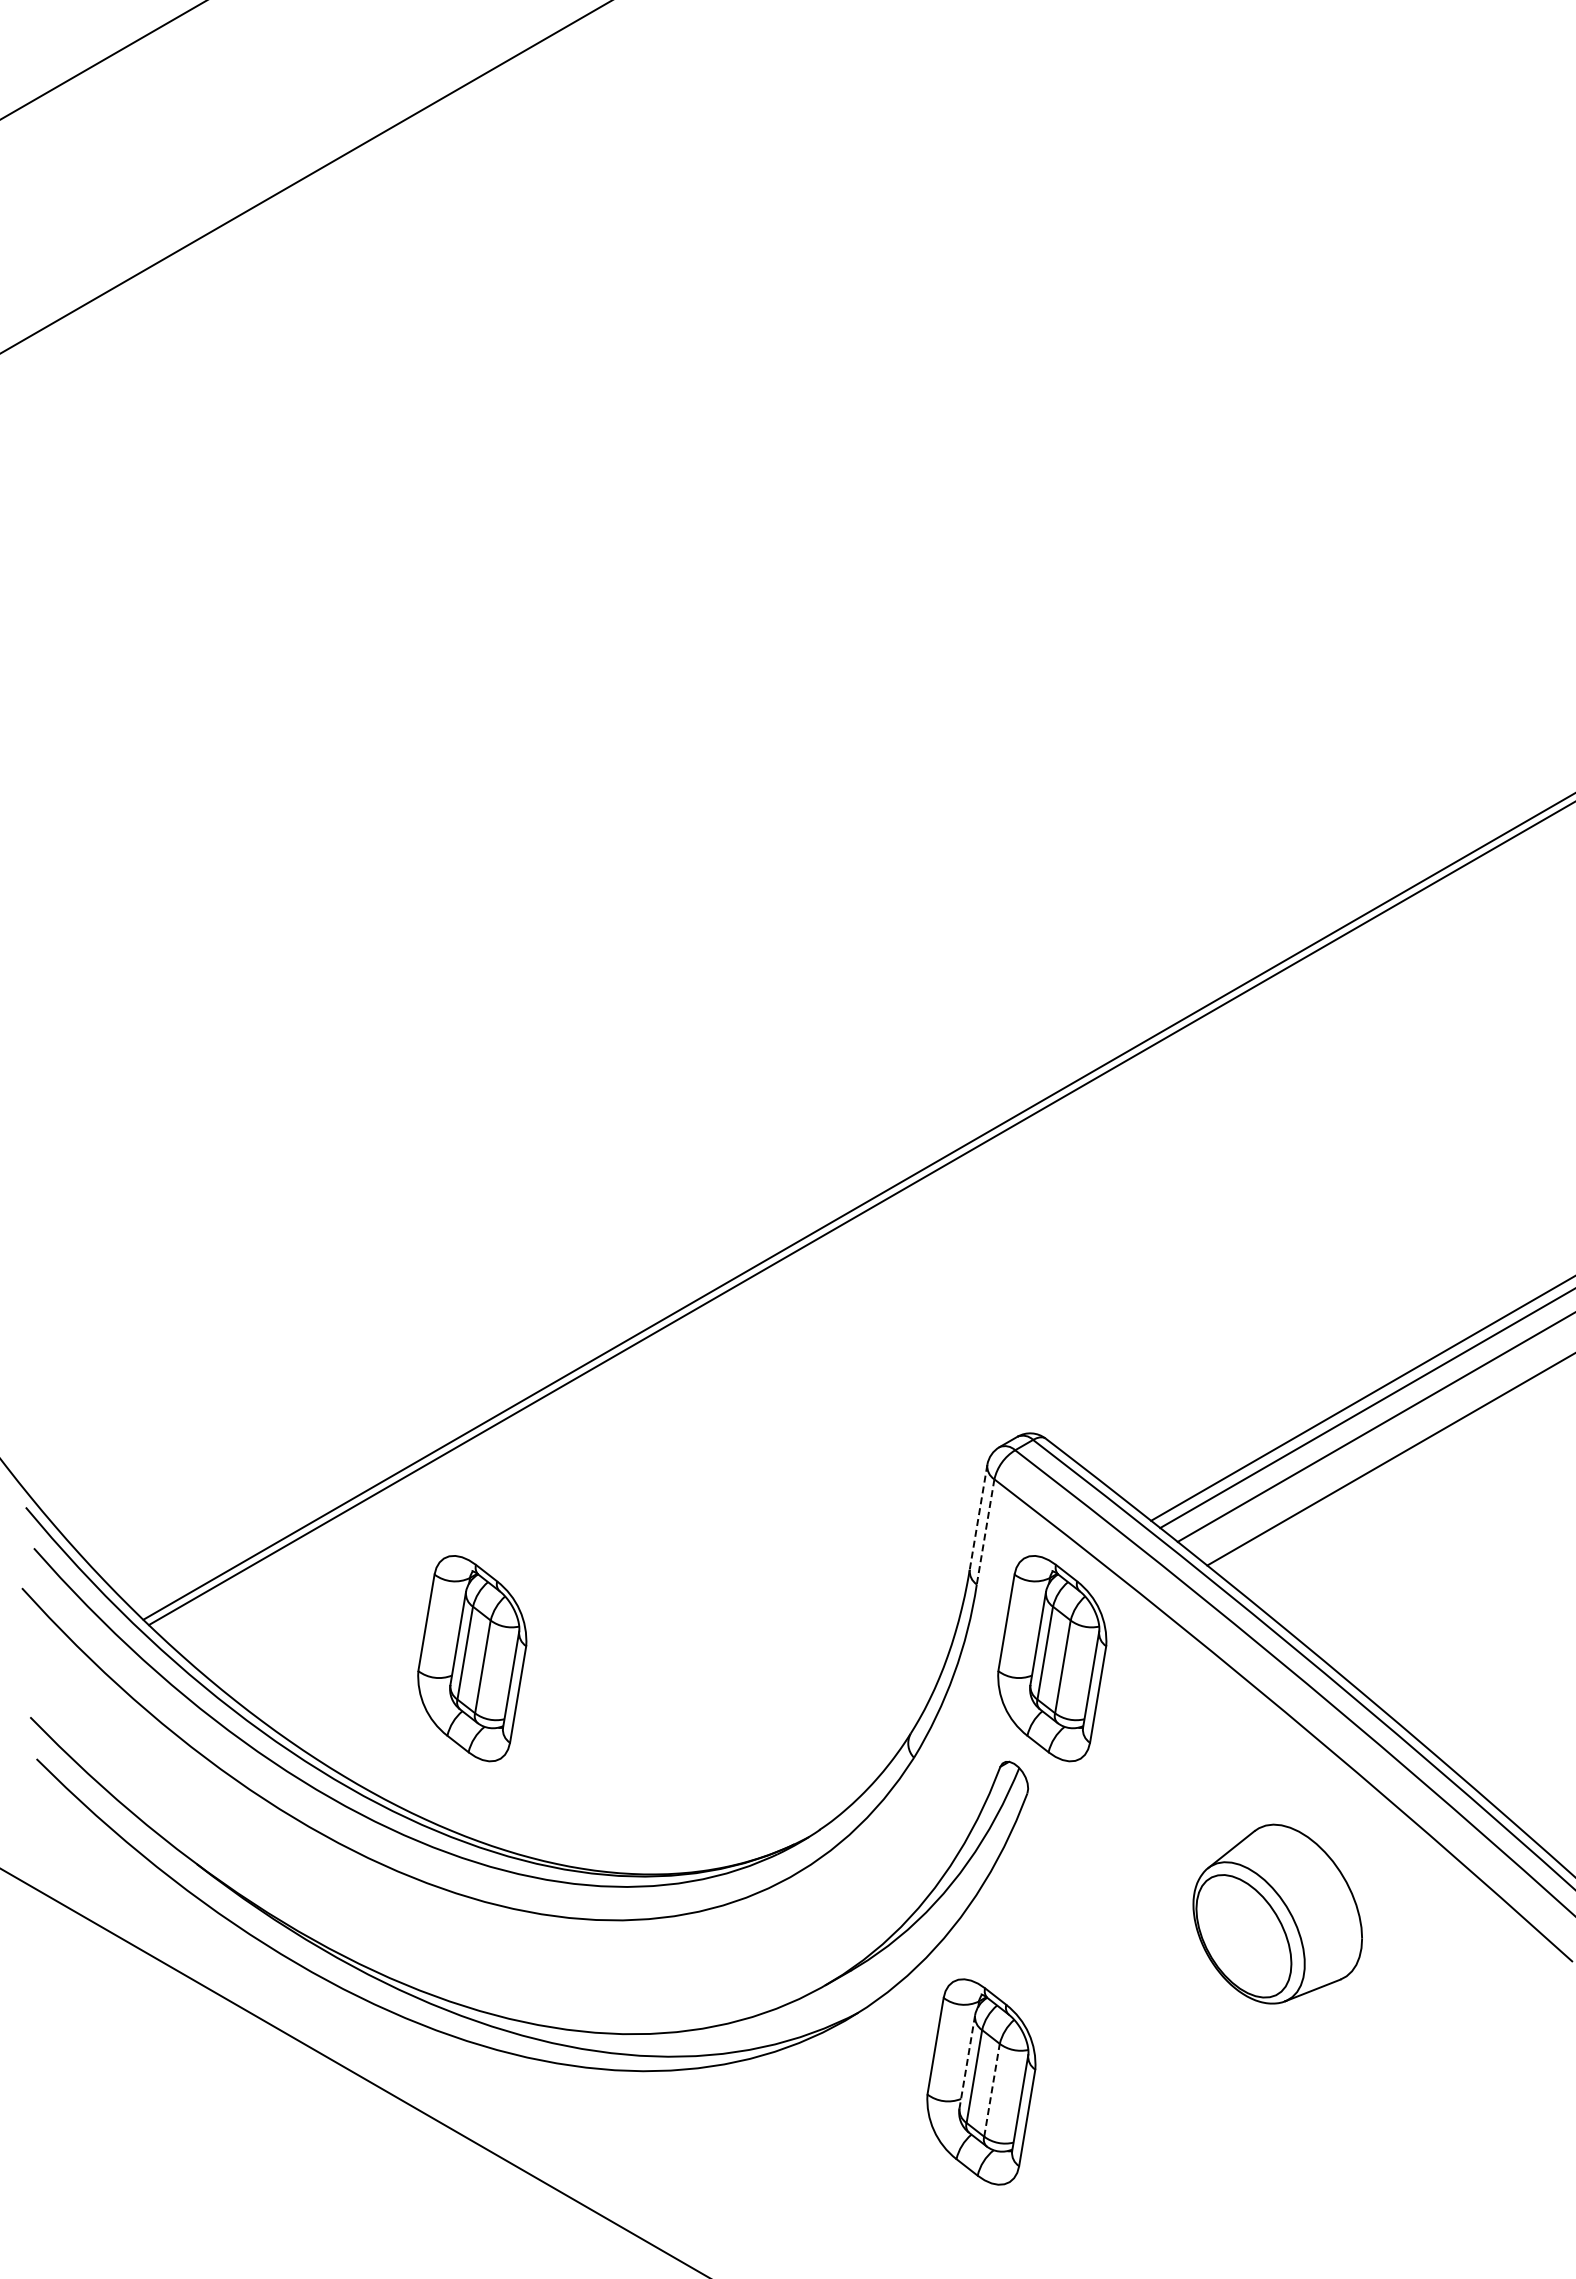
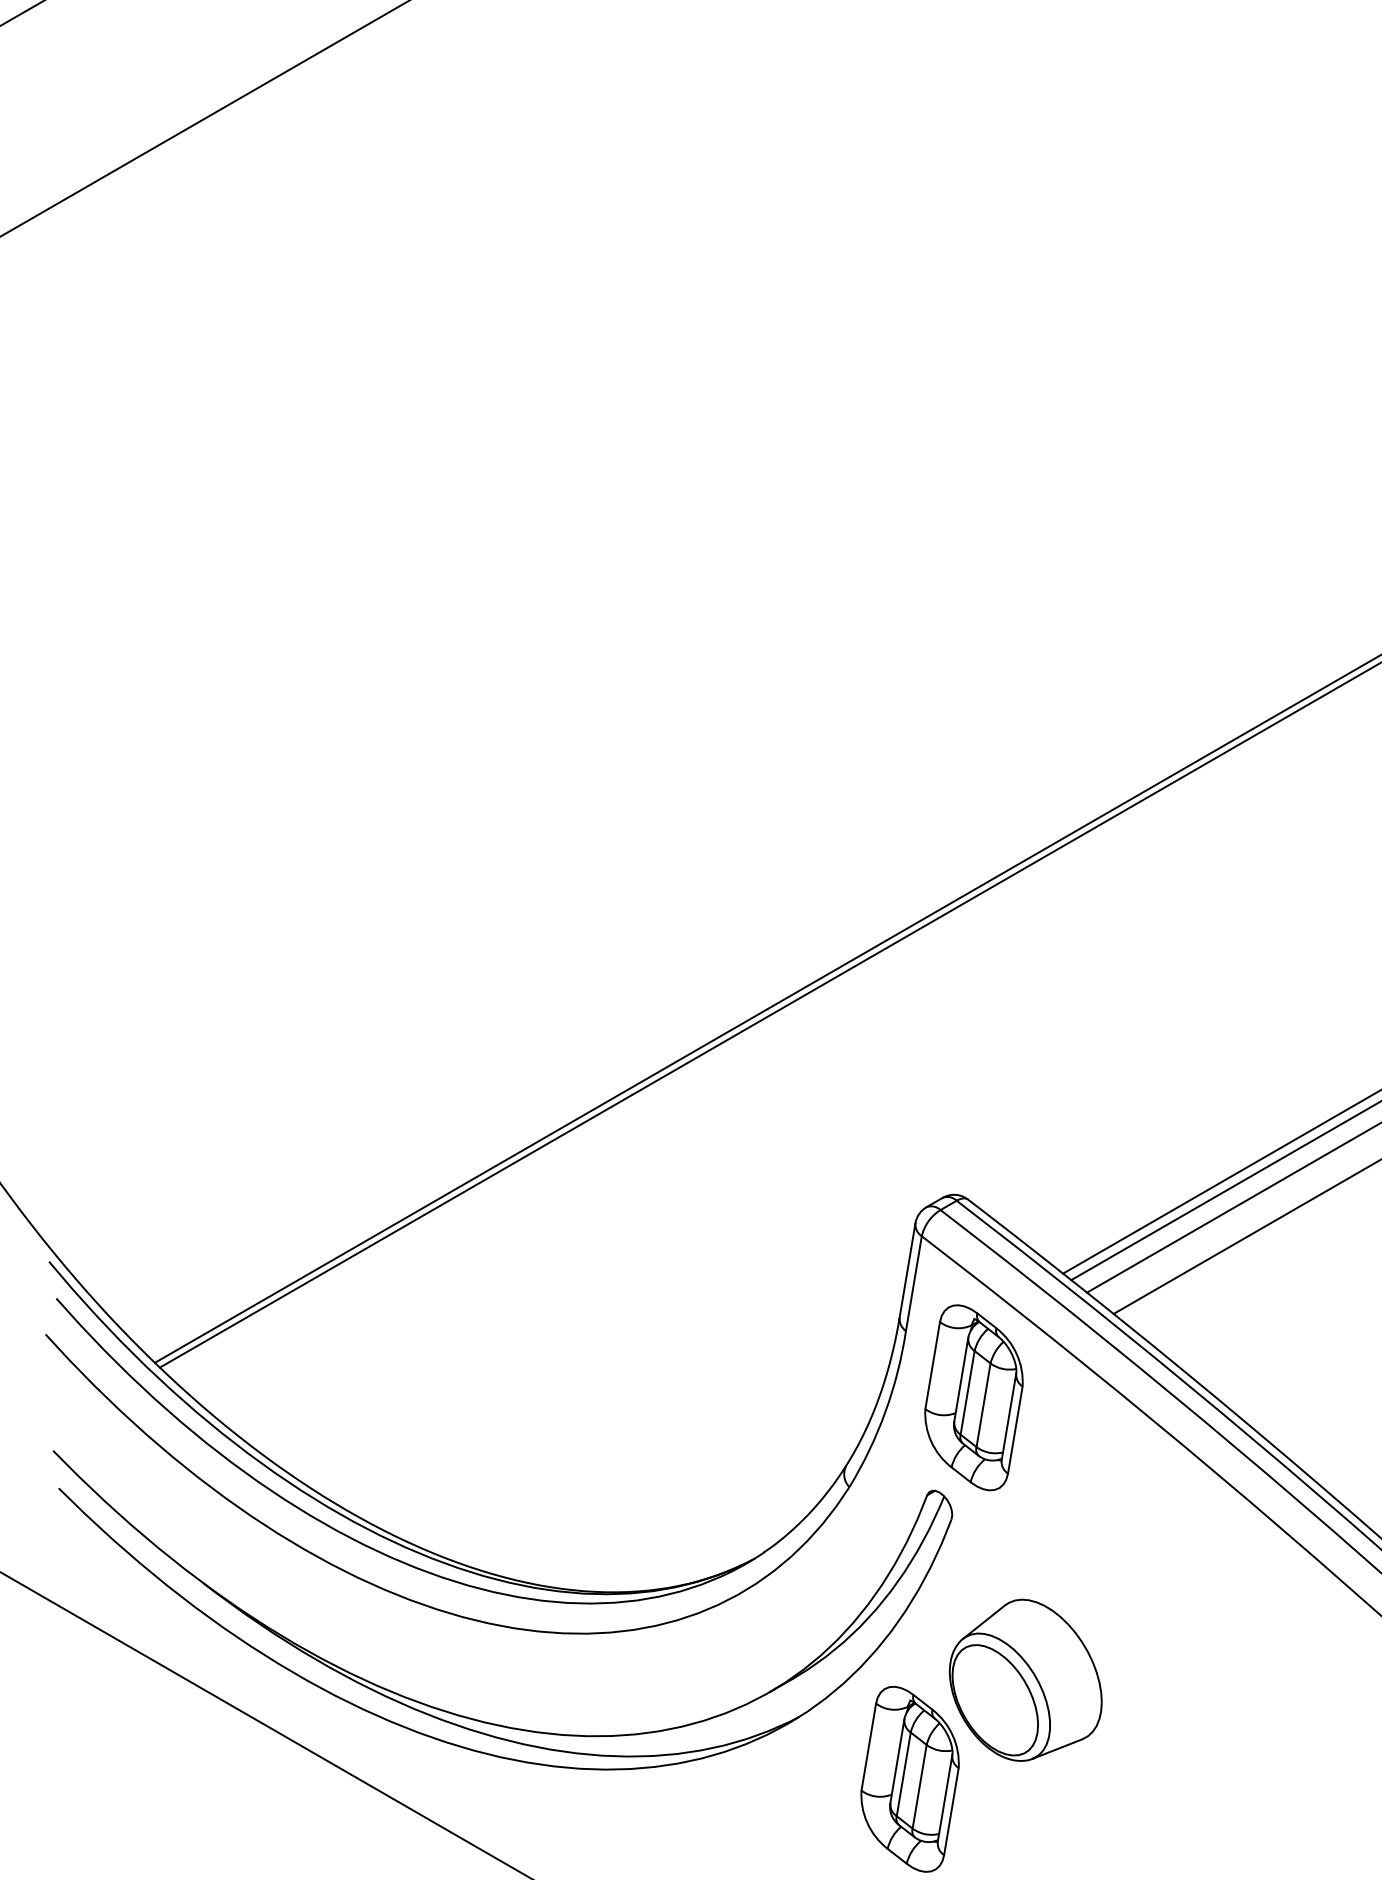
line: (978, 1517) -> (907, 1270), dashed -> solid
line: (985, 1532) -> (913, 1284), dashed -> solid
part: (472, 1658) -> (451, 1397), removed
part: (1277, 1913) -> (1025, 1679), moved
line: (967, 2062) -> (897, 1761), dashed -> solid
line: (992, 2089) -> (920, 1786), dashed -> solid

